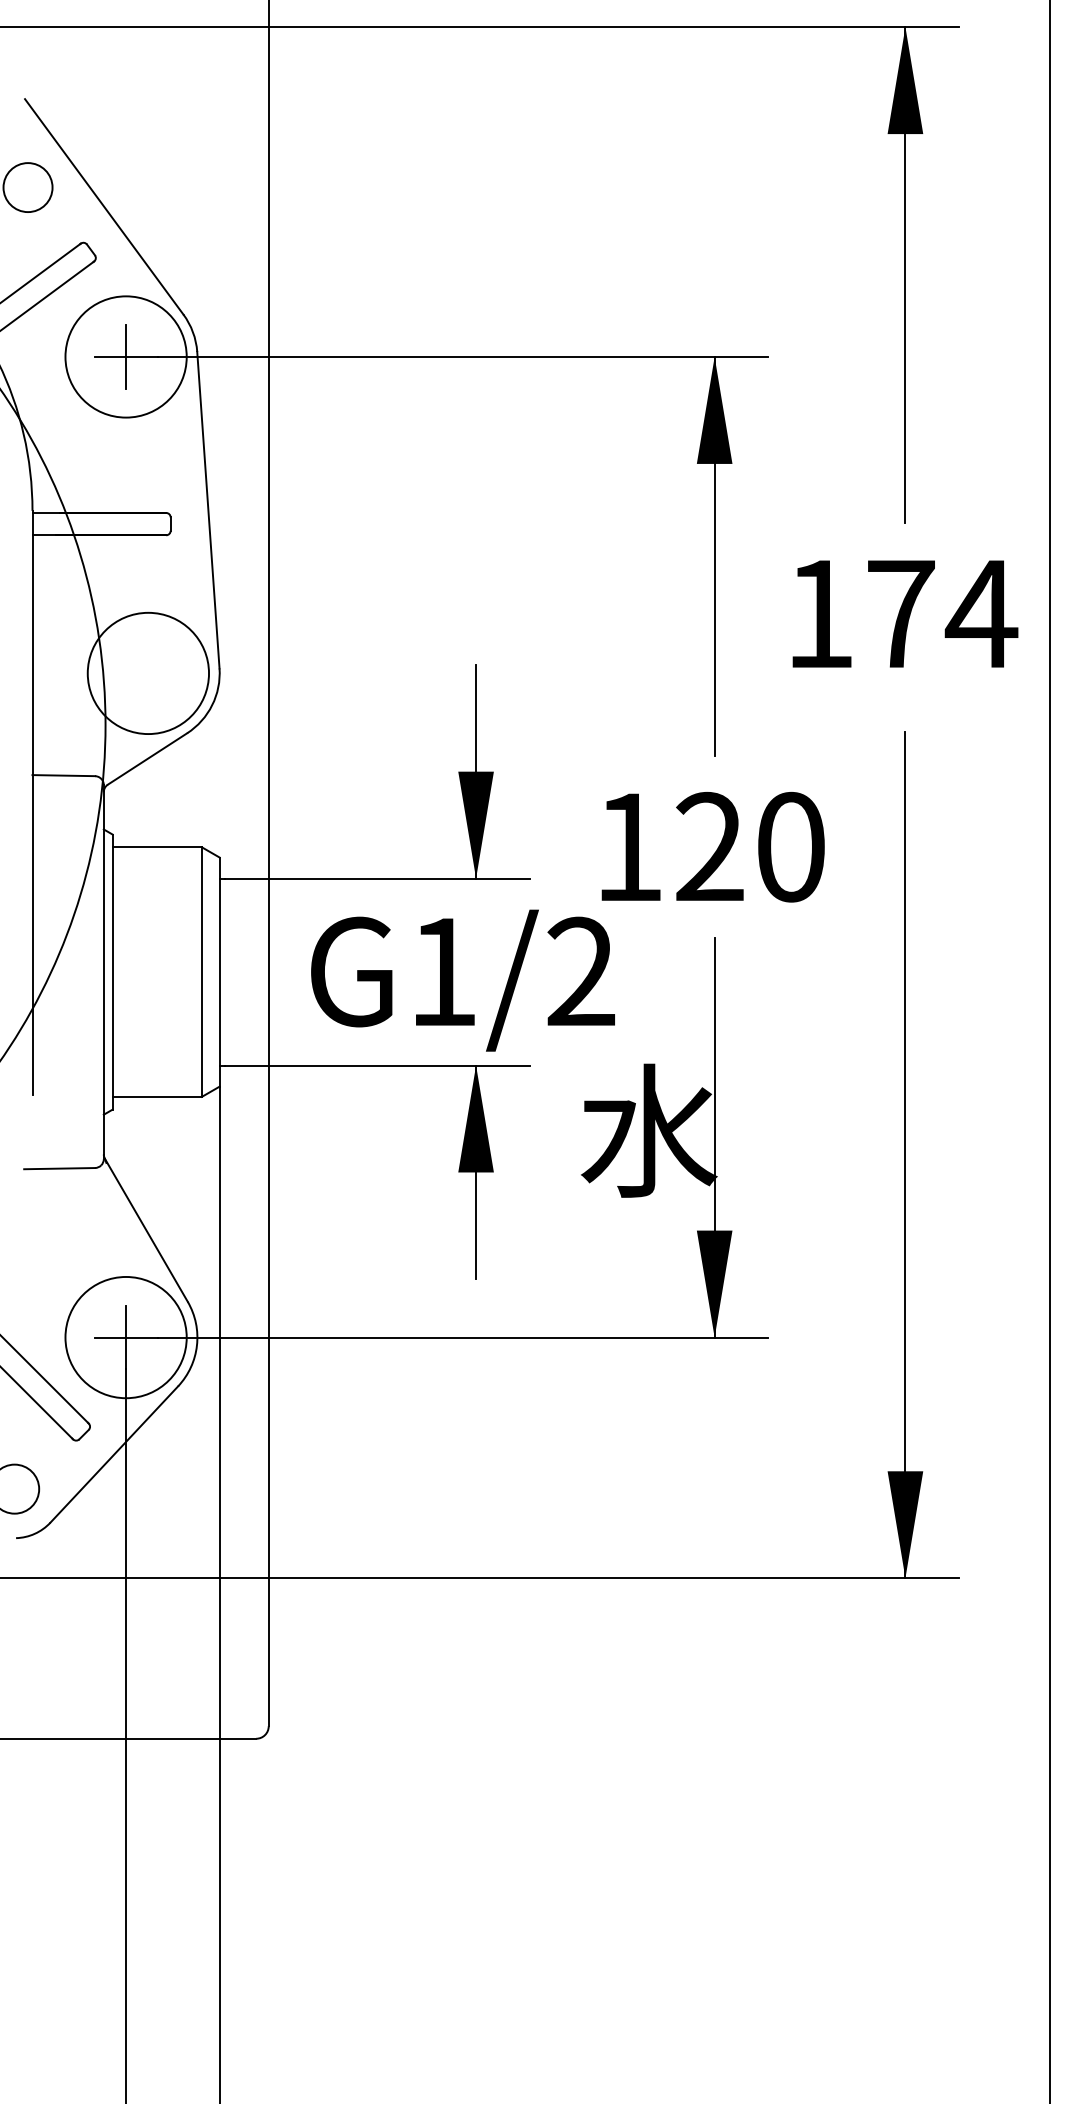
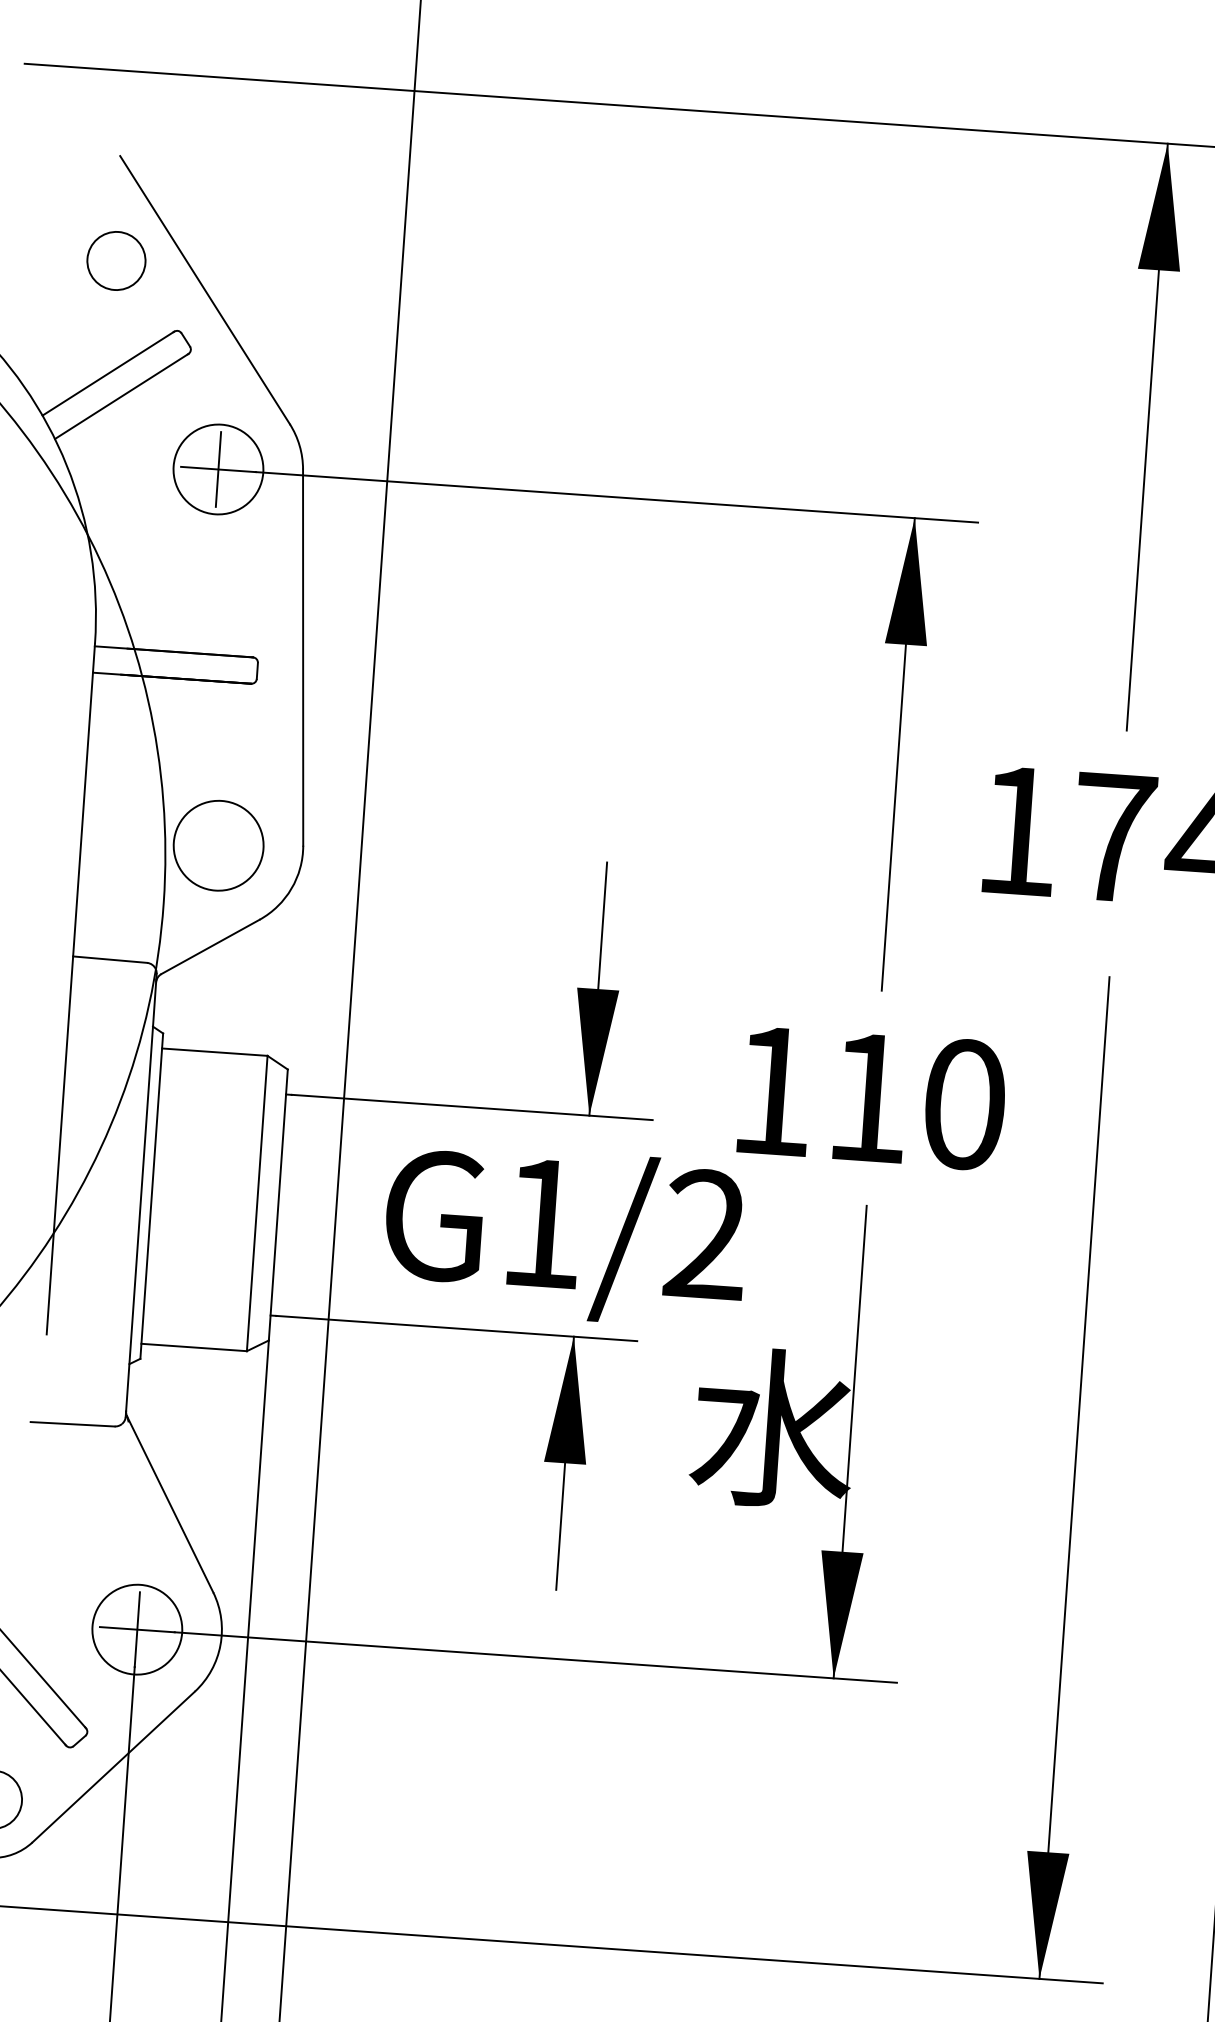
circle: (125, 356) -> (217, 468), size x0.62
circle: (148, 673) -> (218, 845), size x0.62
text: (709, 845) -> (868, 1095), 120 -> 110
circle: (125, 1337) -> (136, 1629), size x0.62

